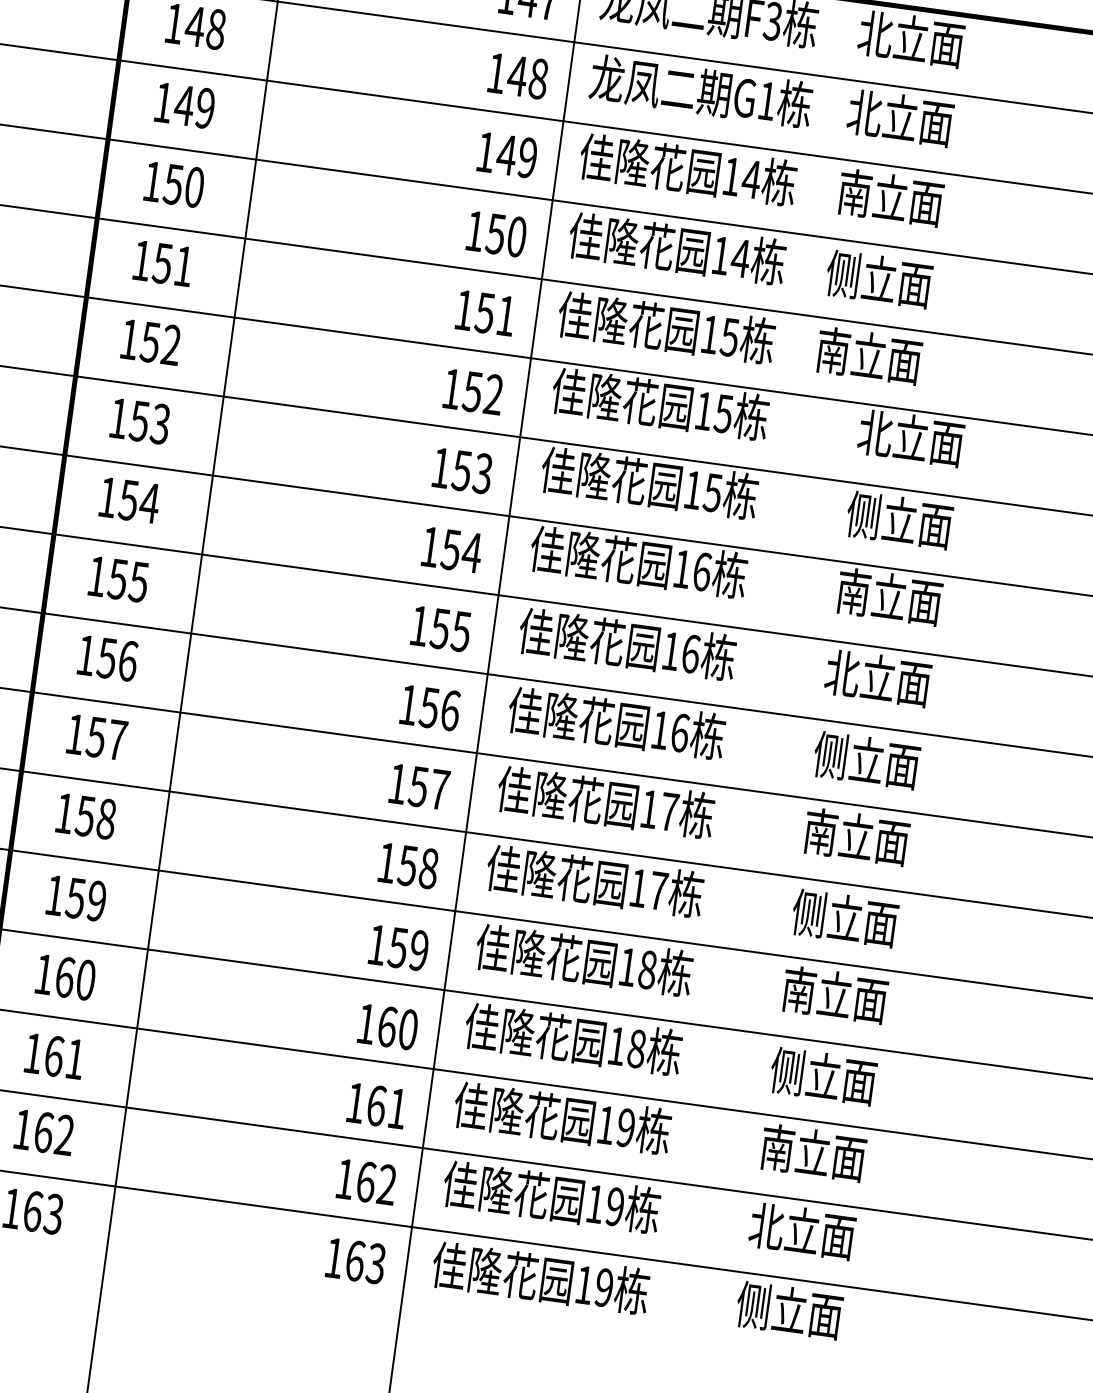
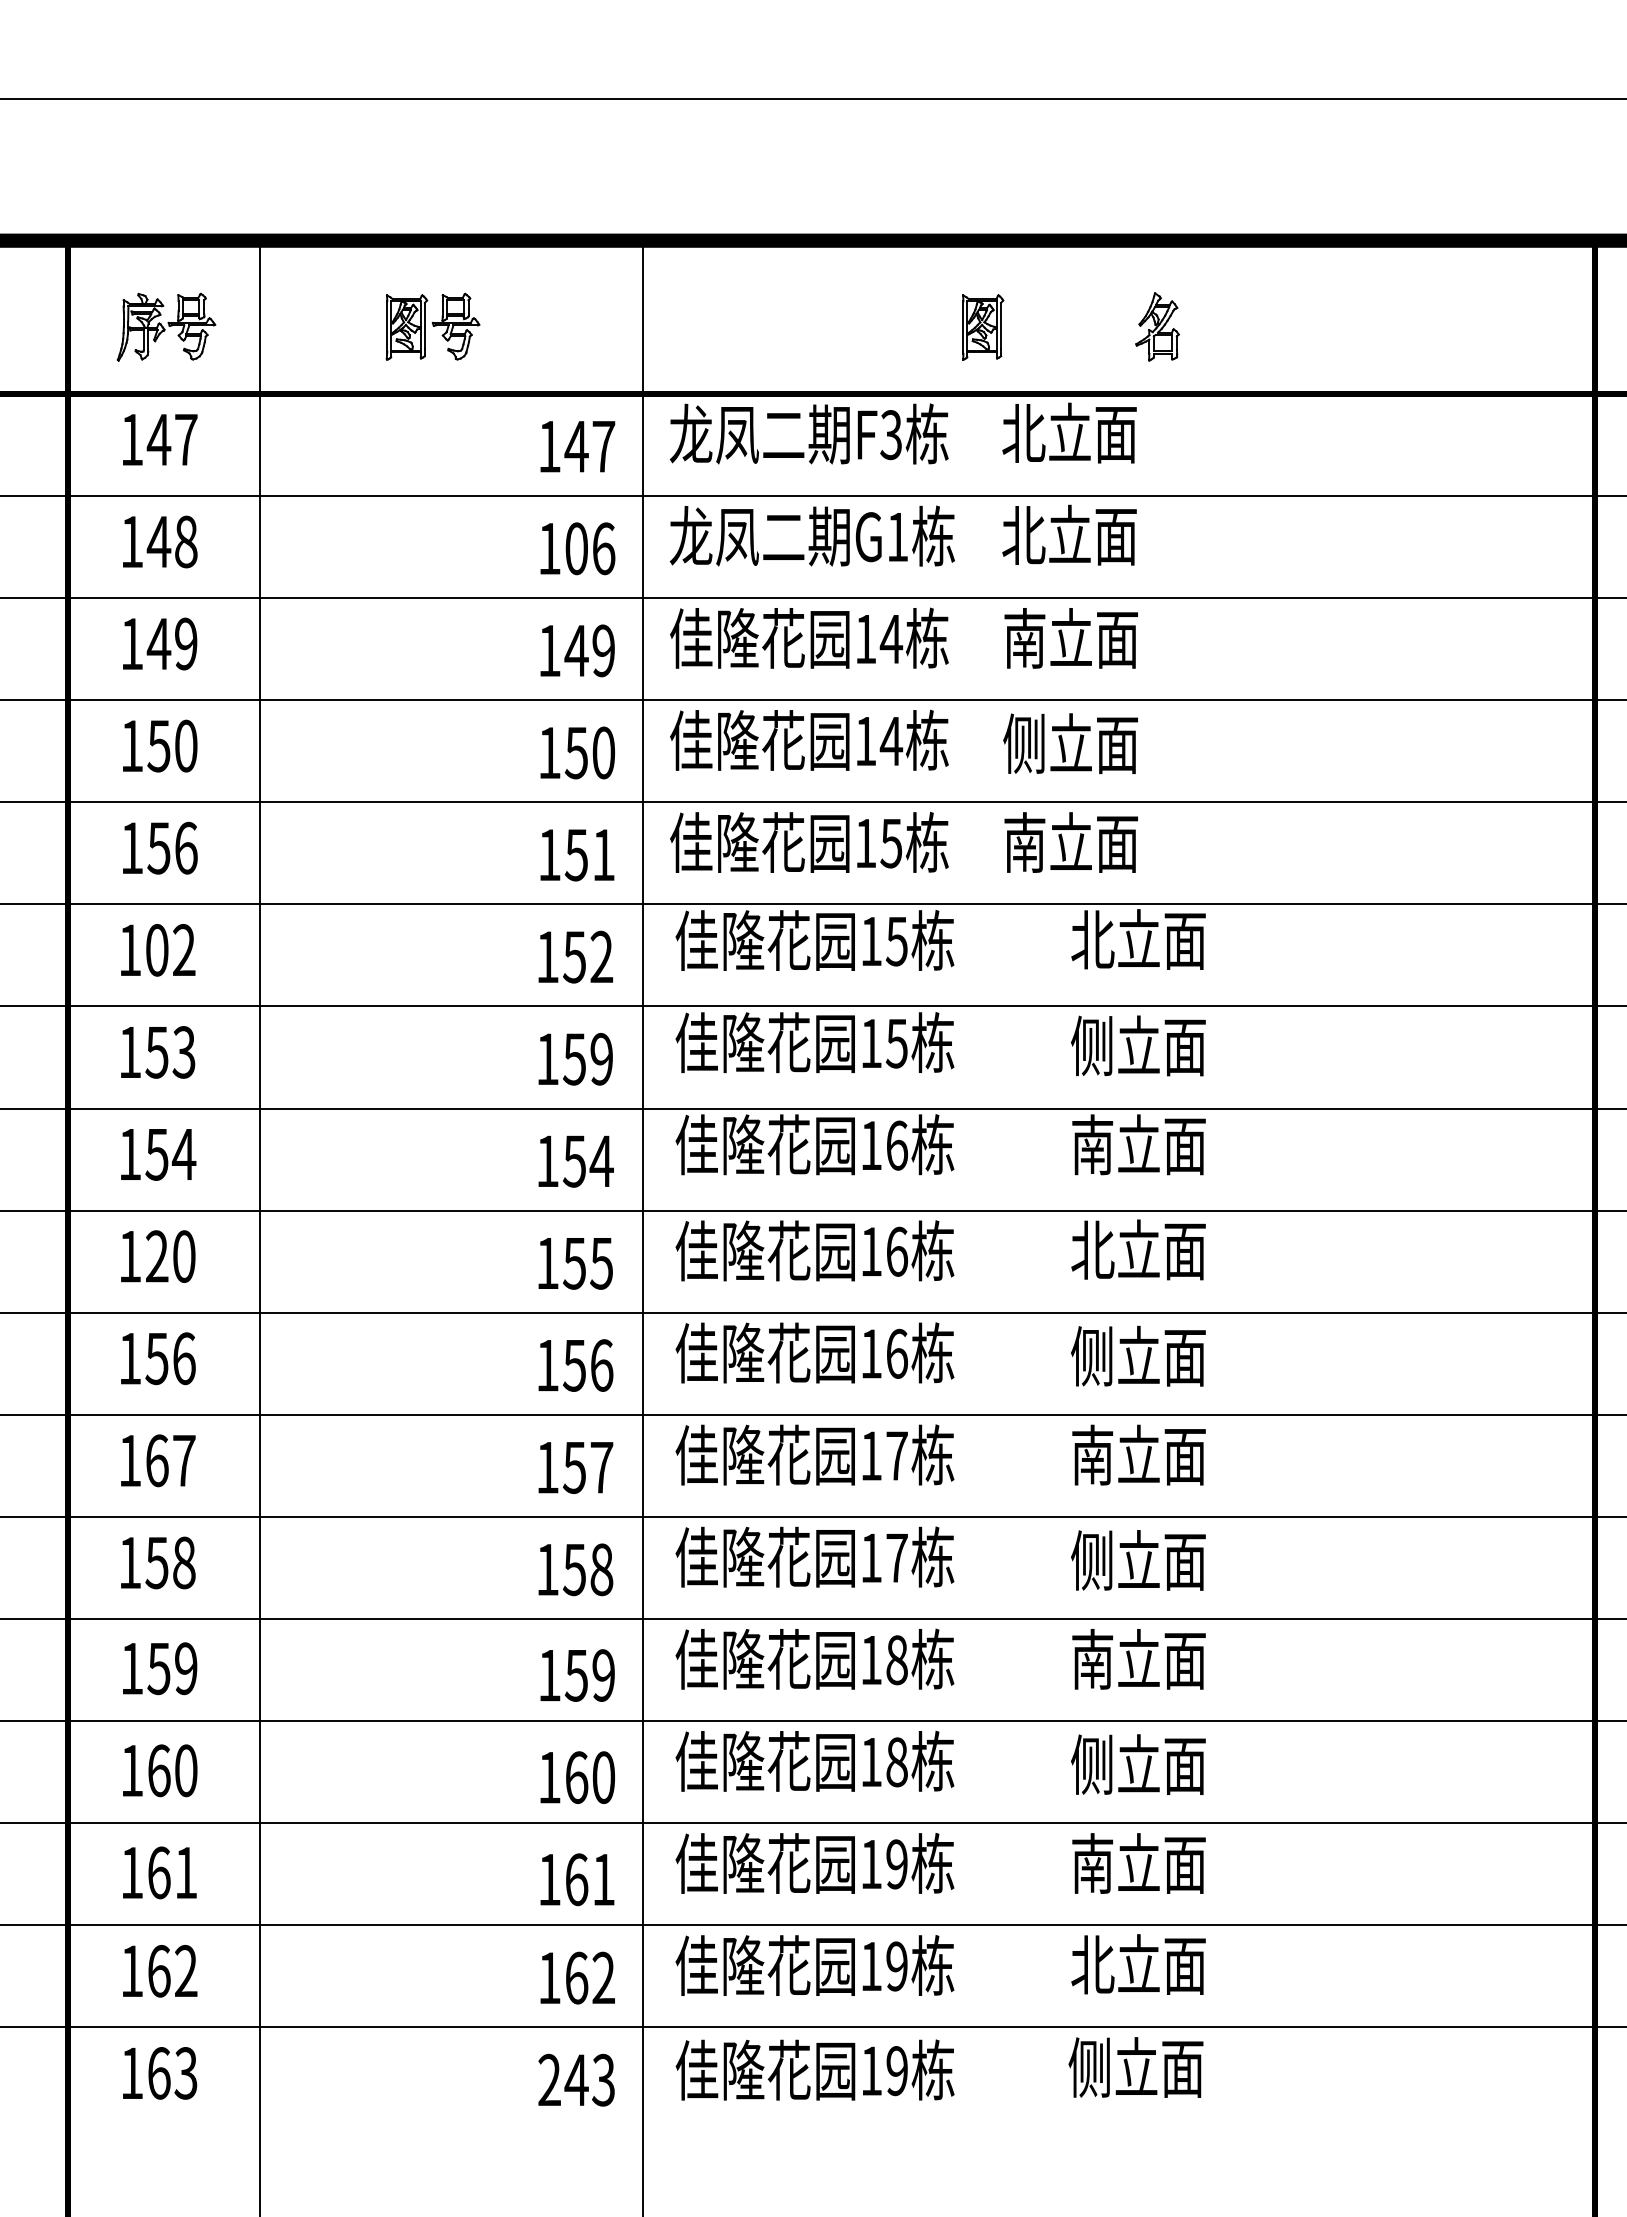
text: (527, 77) -> (589, 548), 148 -> 106
text: (184, 265) -> (186, 847), 151 -> 156
text: (149, 342) -> (156, 950), 152 -> 102
text: (482, 473) -> (601, 1059), 153 -> 159
text: (128, 580) -> (170, 1256), 155 -> 120
text: (95, 736) -> (156, 1460), 157 -> 167
text: (345, 1259) -> (563, 2079), 163 -> 243

